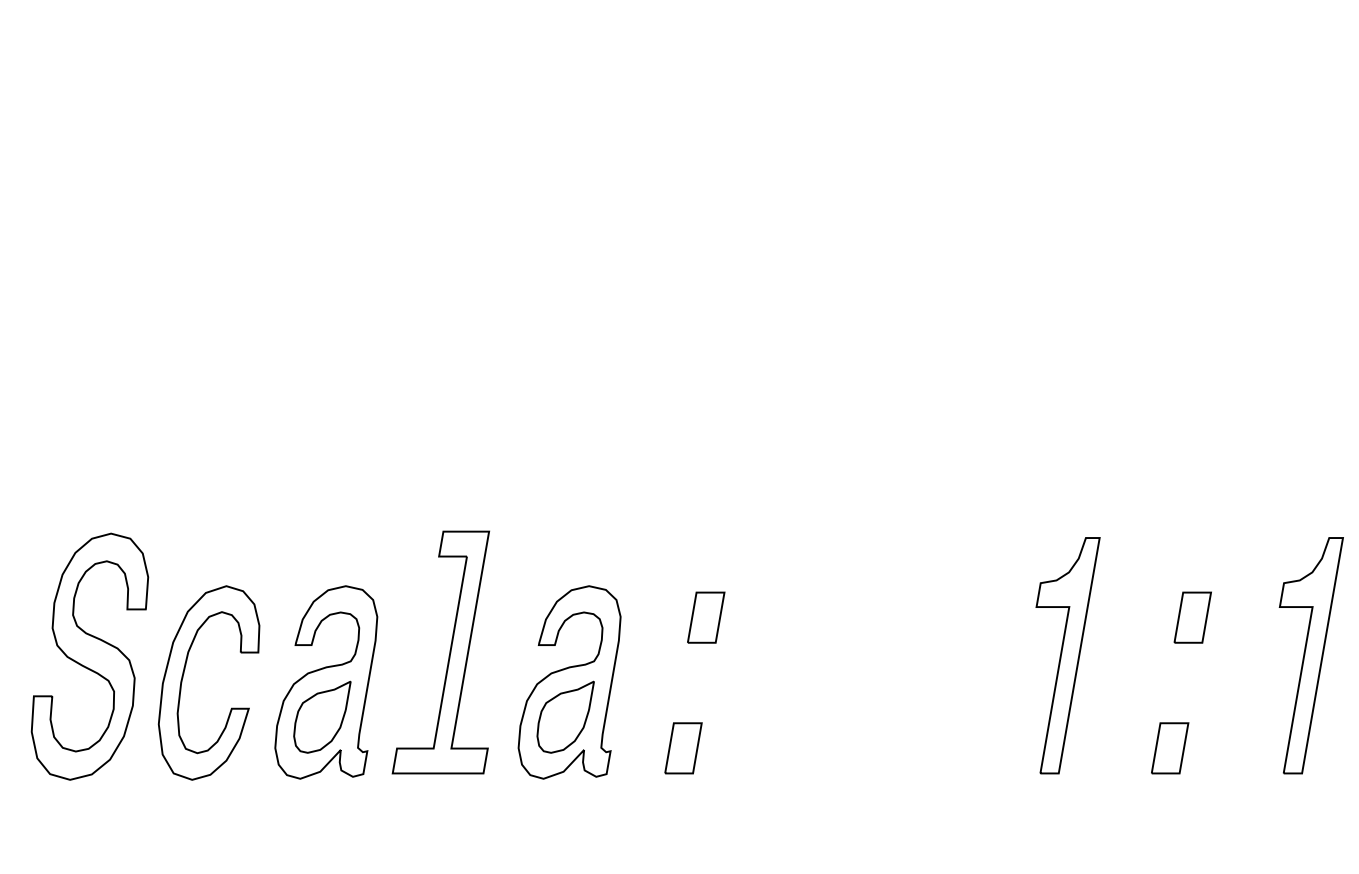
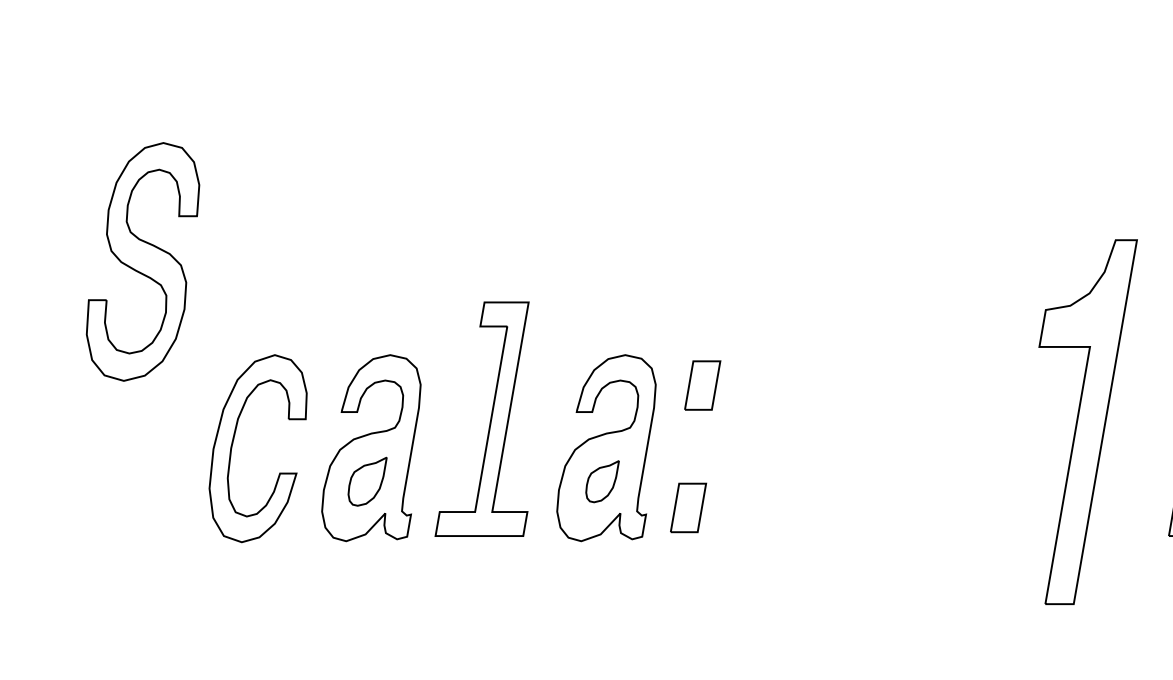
part: (706, 617) -> (702, 385), moved
part: (1067, 655) -> (1087, 422), size x1.6
part: (89, 656) -> (142, 261), moved
part: (322, 716) -> (367, 481), size x0.7
part: (565, 716) -> (602, 481), size x0.6
part: (683, 748) -> (688, 508), moved

